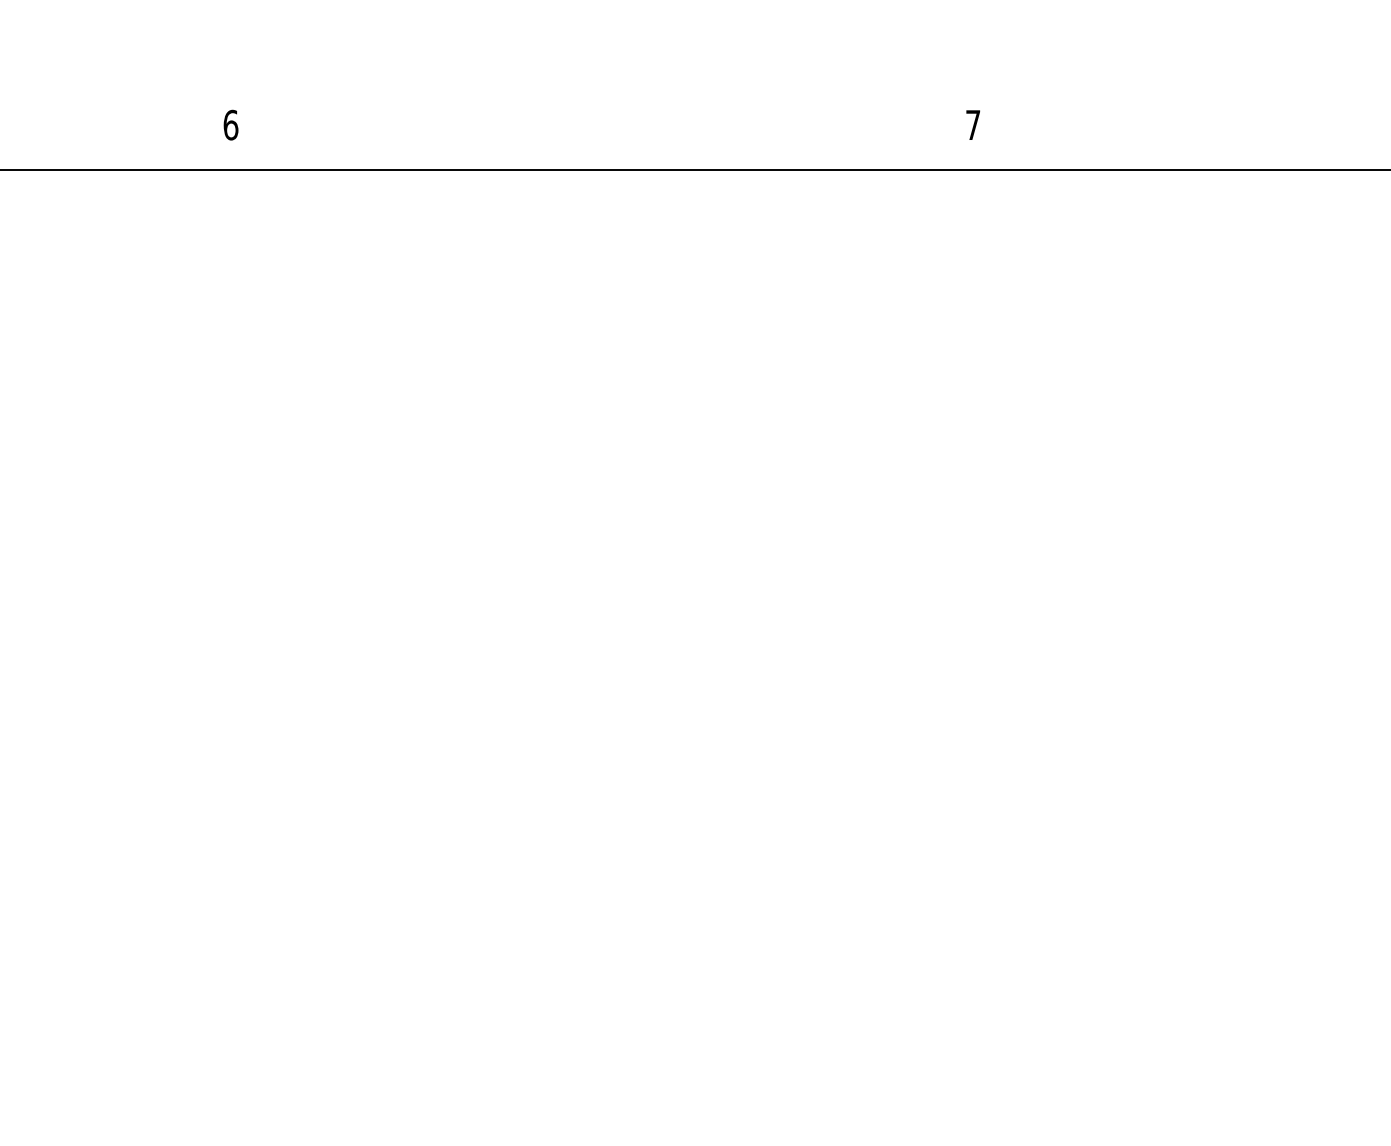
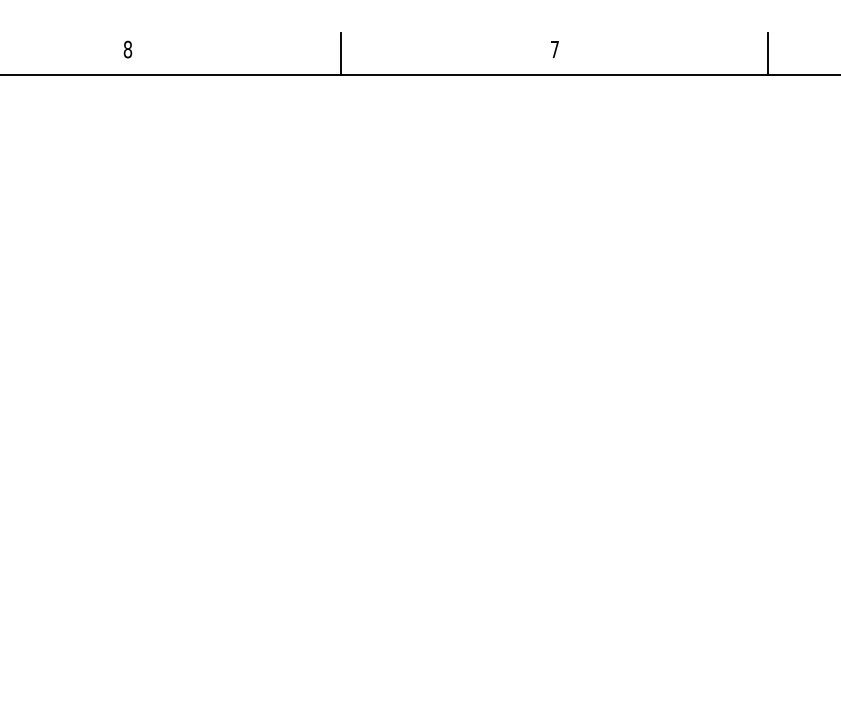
text: (230, 125) -> (127, 49), 6 -> 8
line: (602, 131) -> (341, 53), added
line: (1344, 131) -> (768, 53), added

